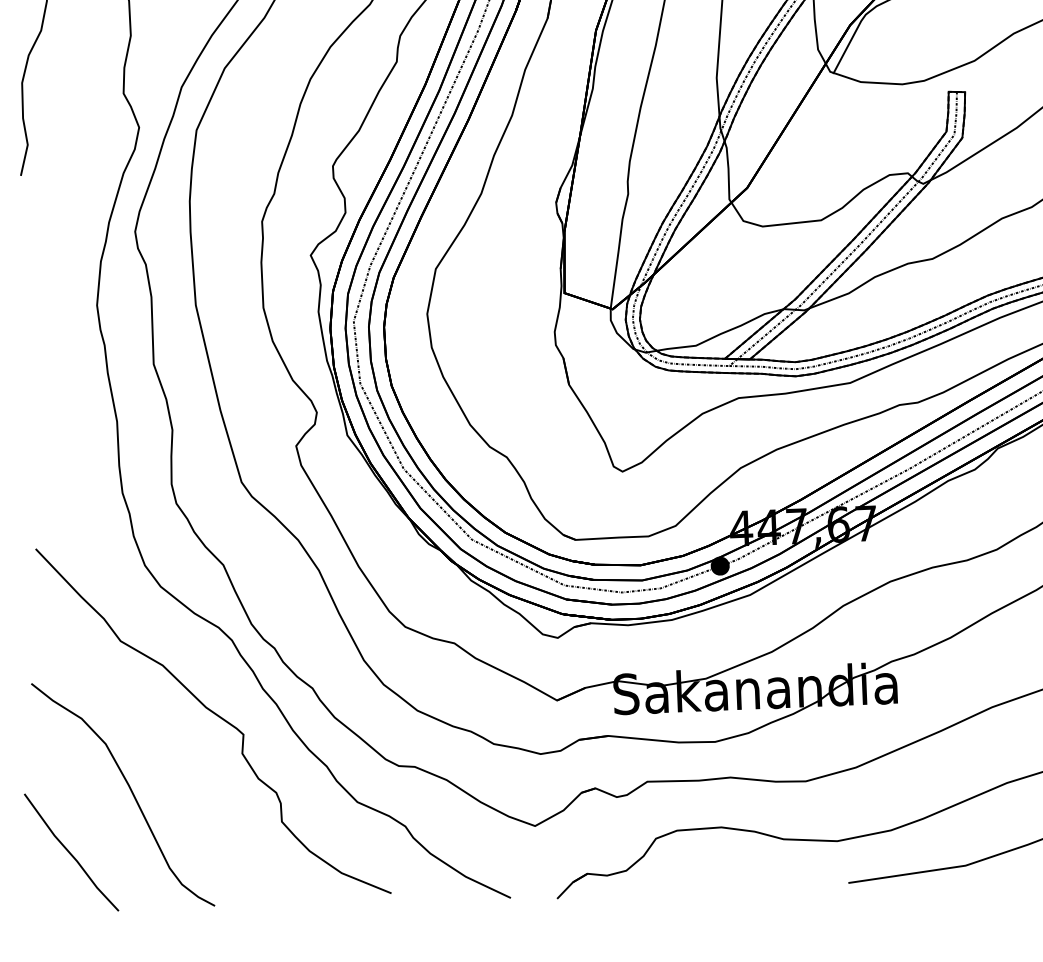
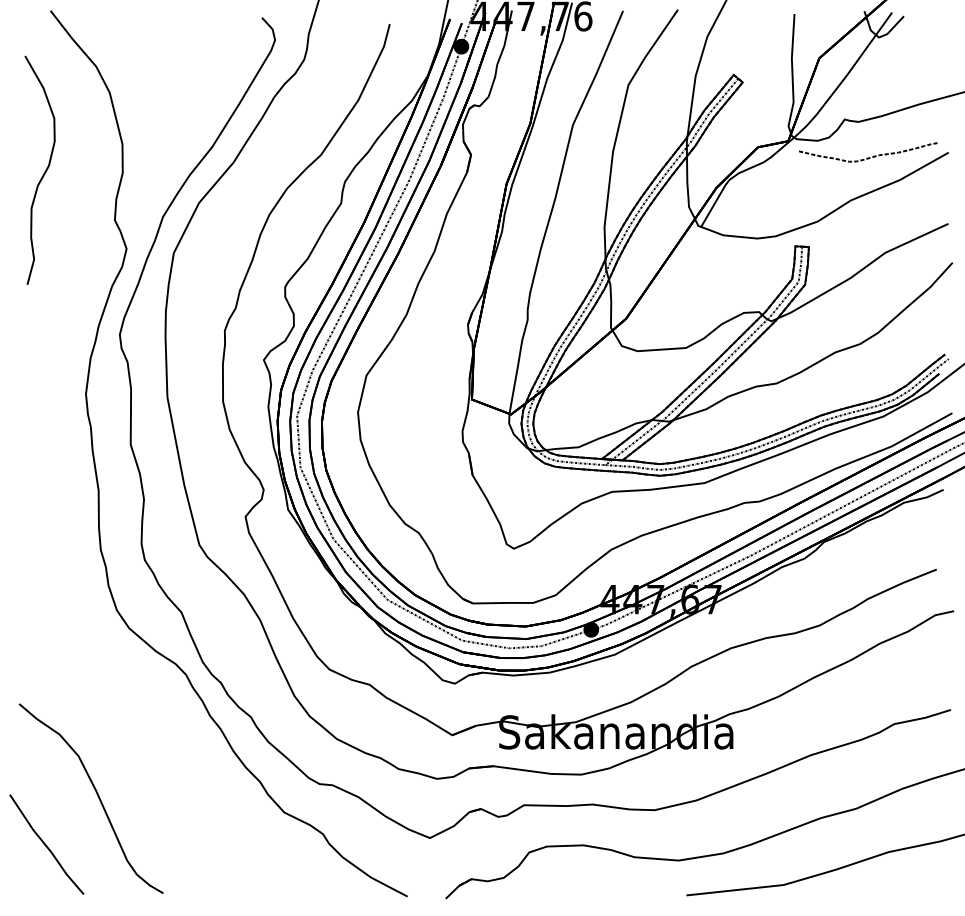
curve: (216, 715) -> (170, 736), removed

